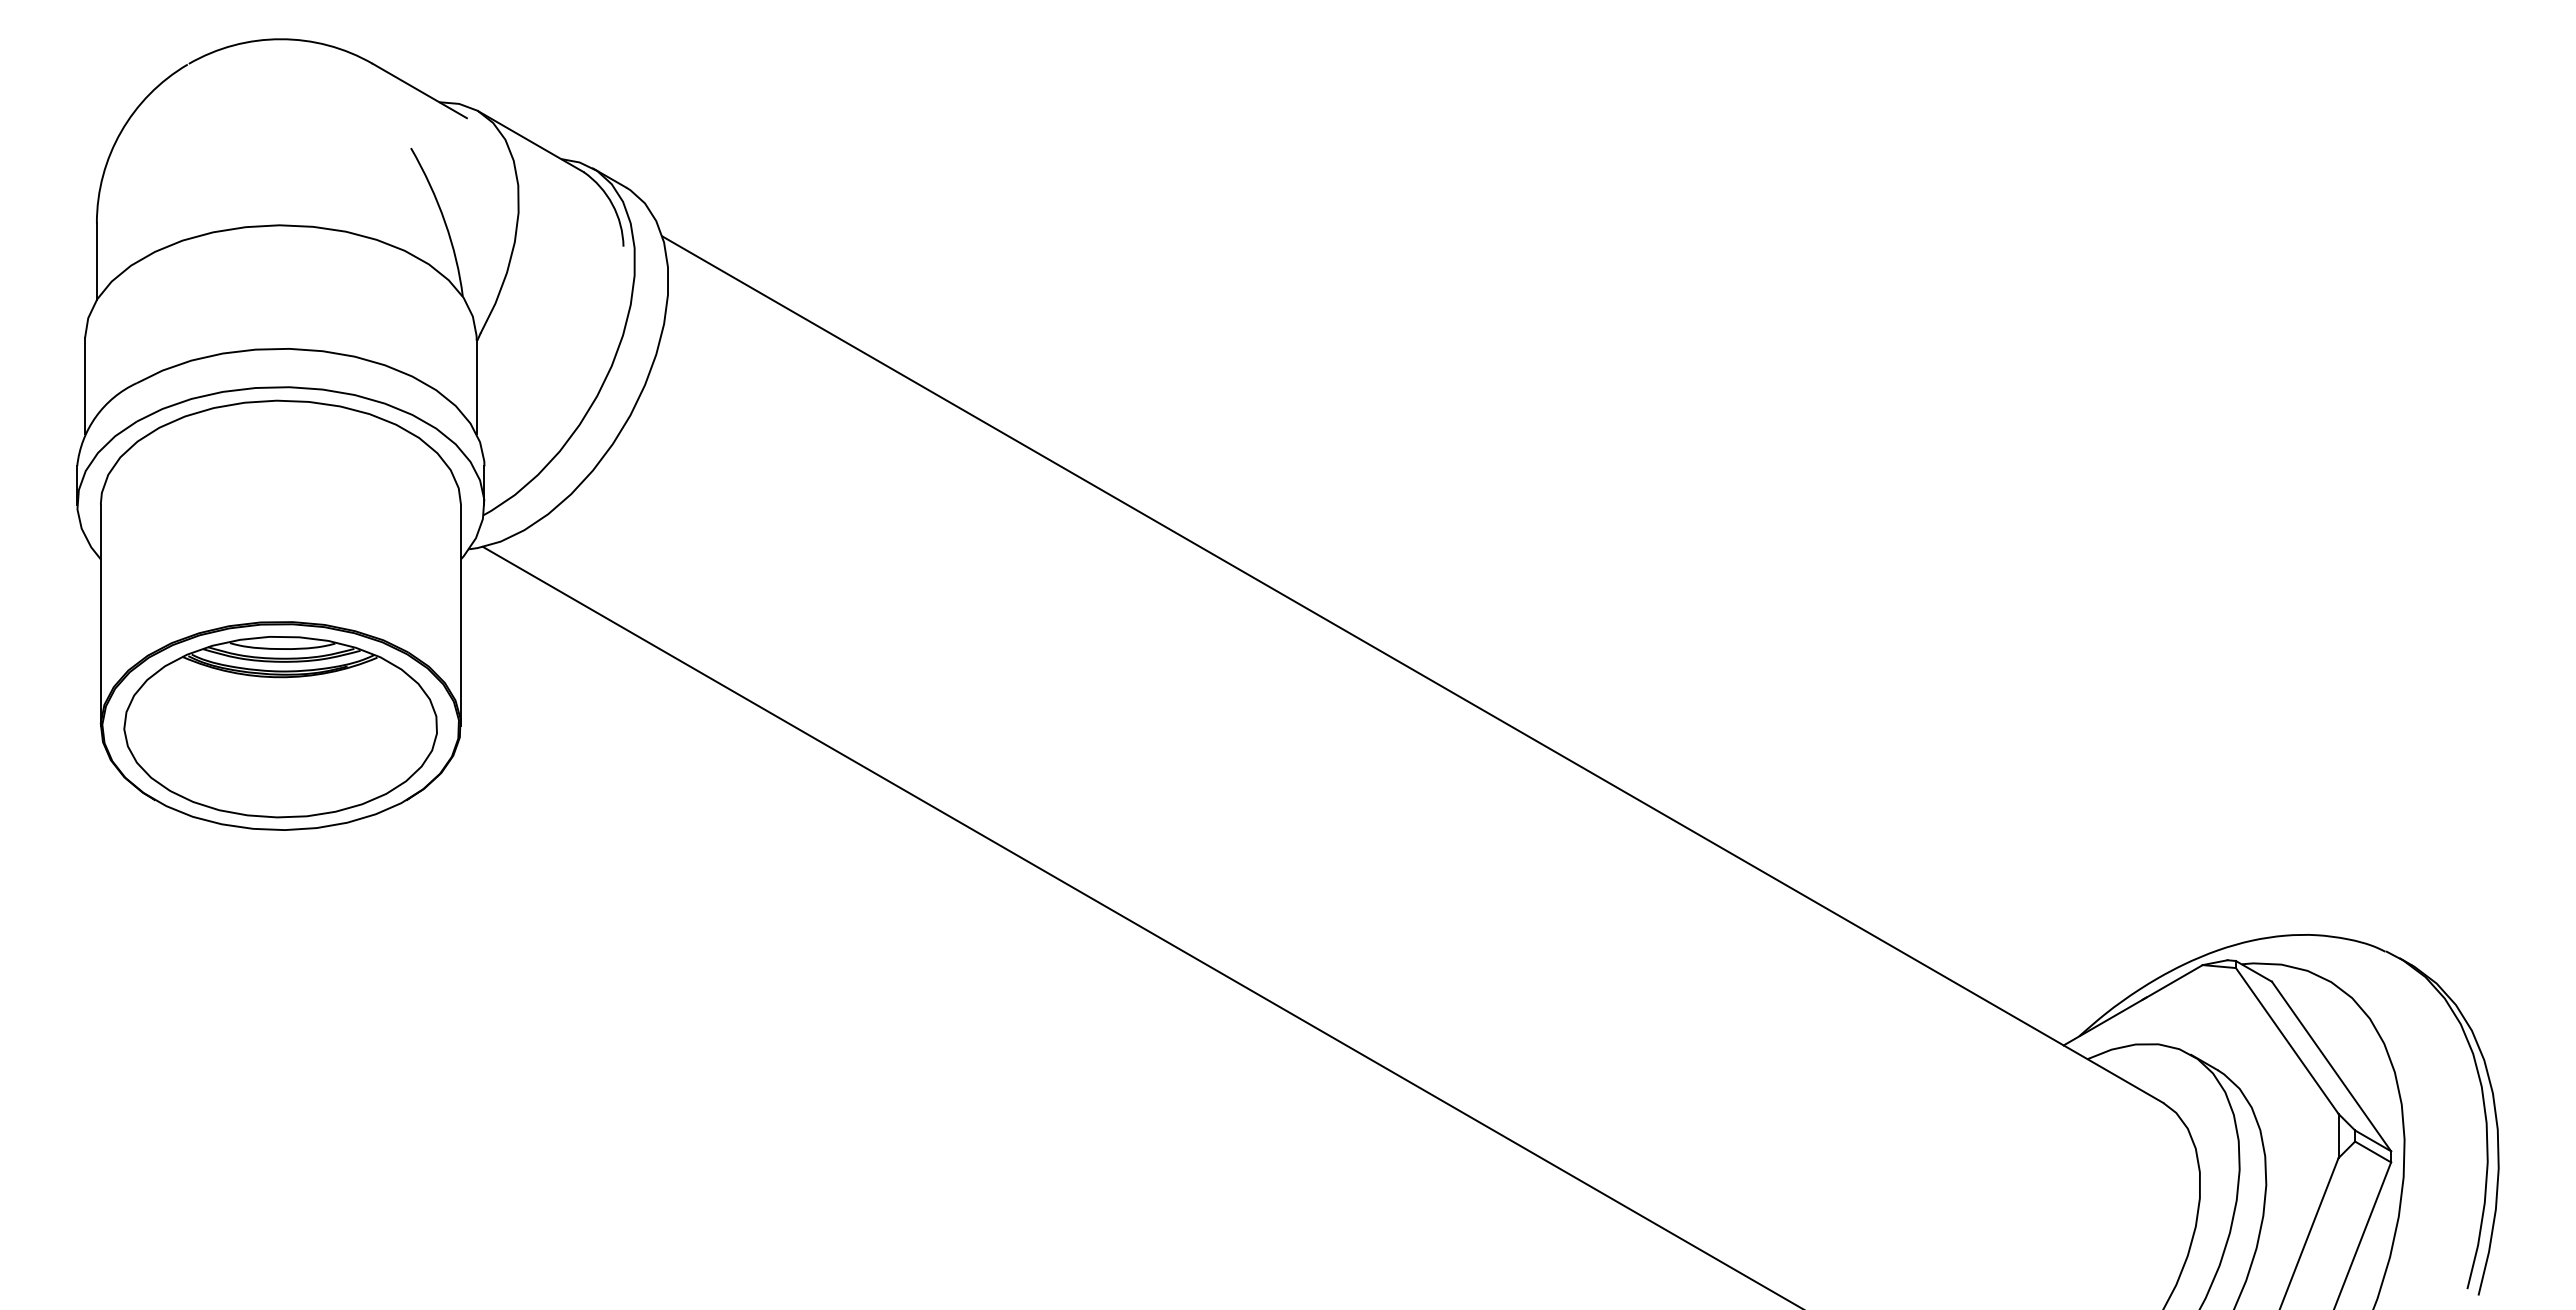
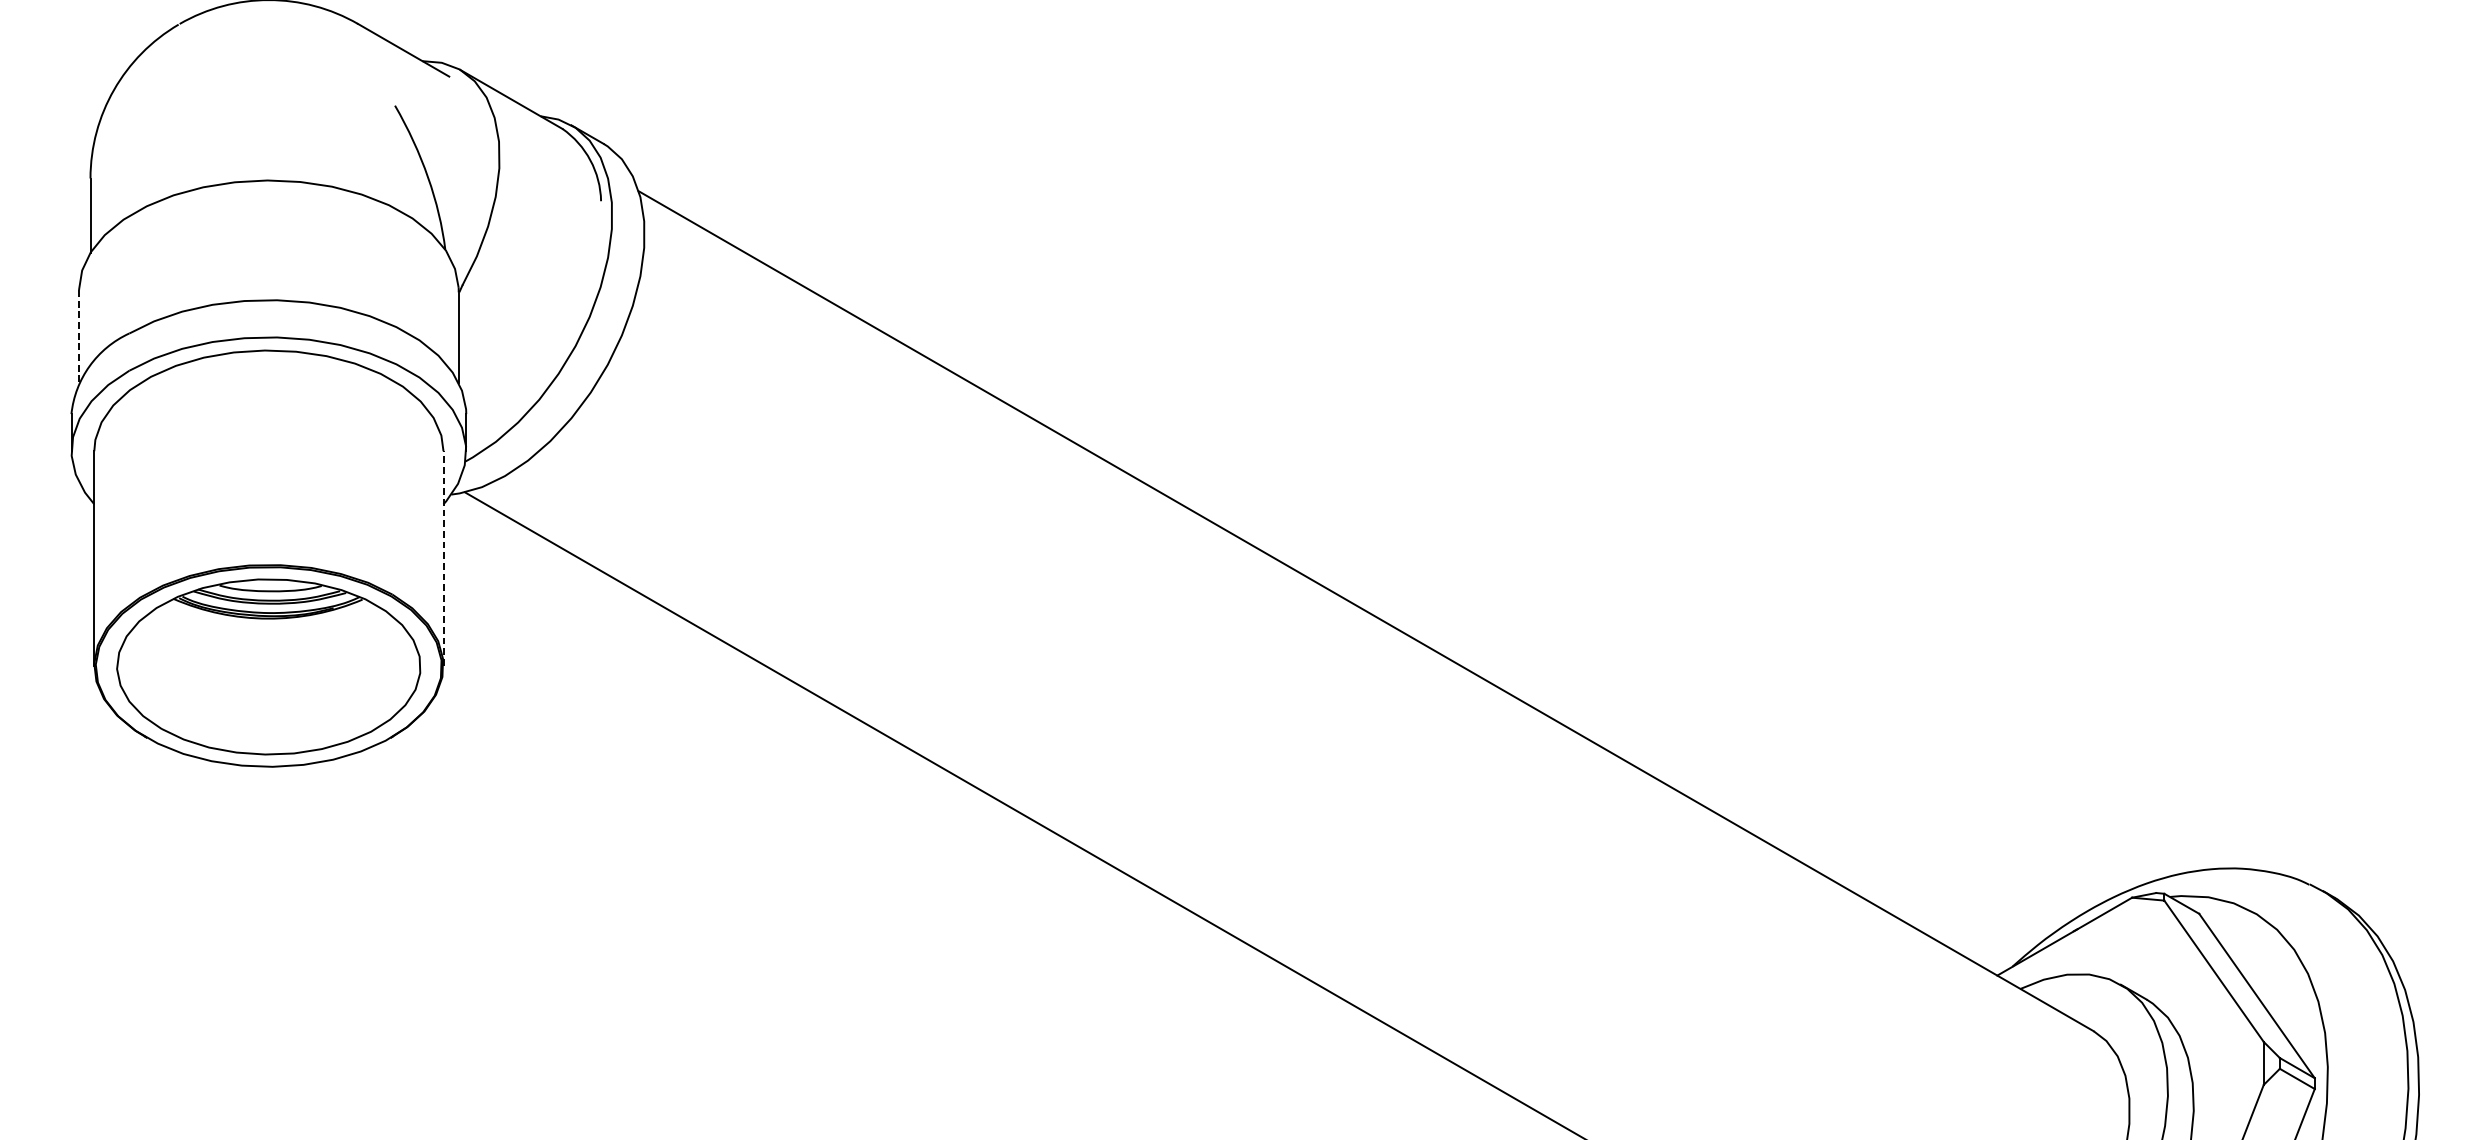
line: (85, 386) -> (79, 336), solid -> dashed
line: (460, 615) -> (443, 558), solid -> dashed

